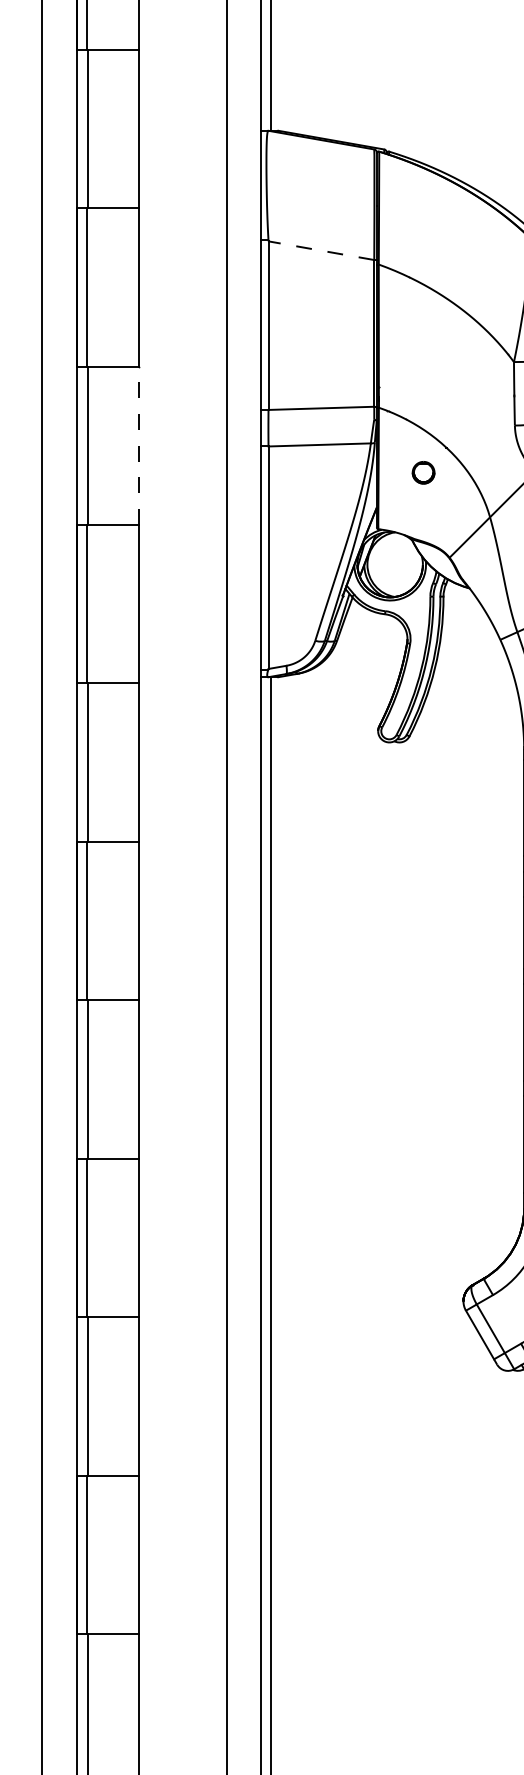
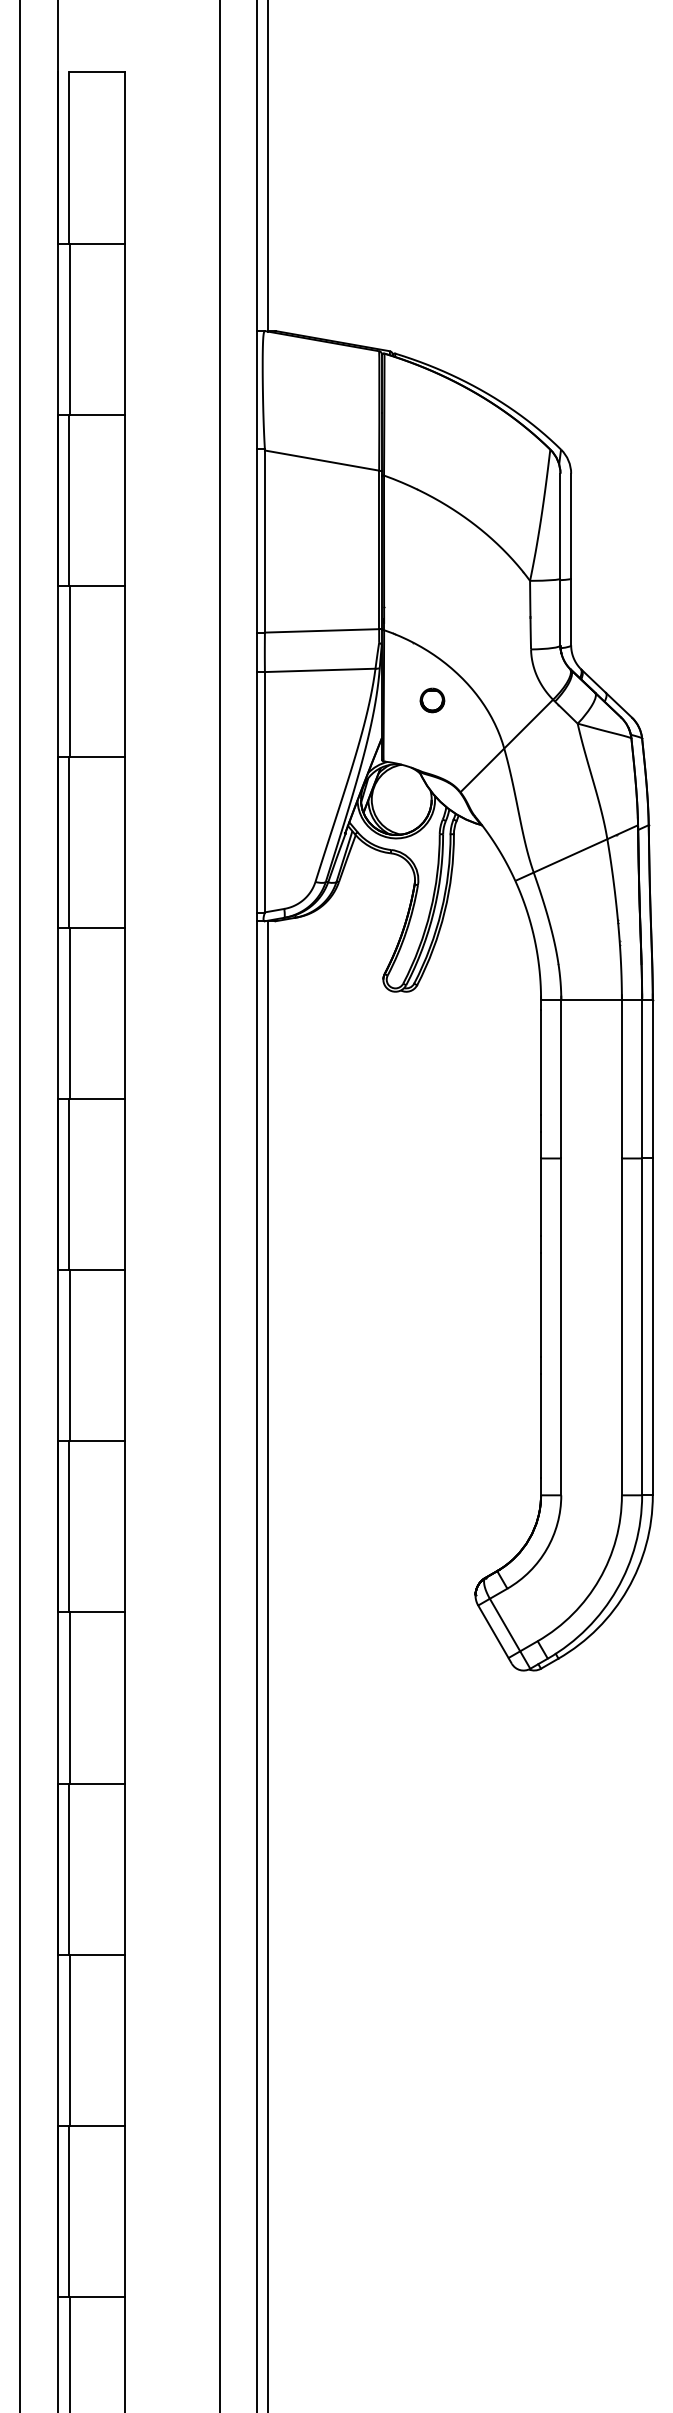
line: (321, 250) -> (322, 460), dashed -> solid
line: (139, 445) -> (125, 671), dashed -> solid

